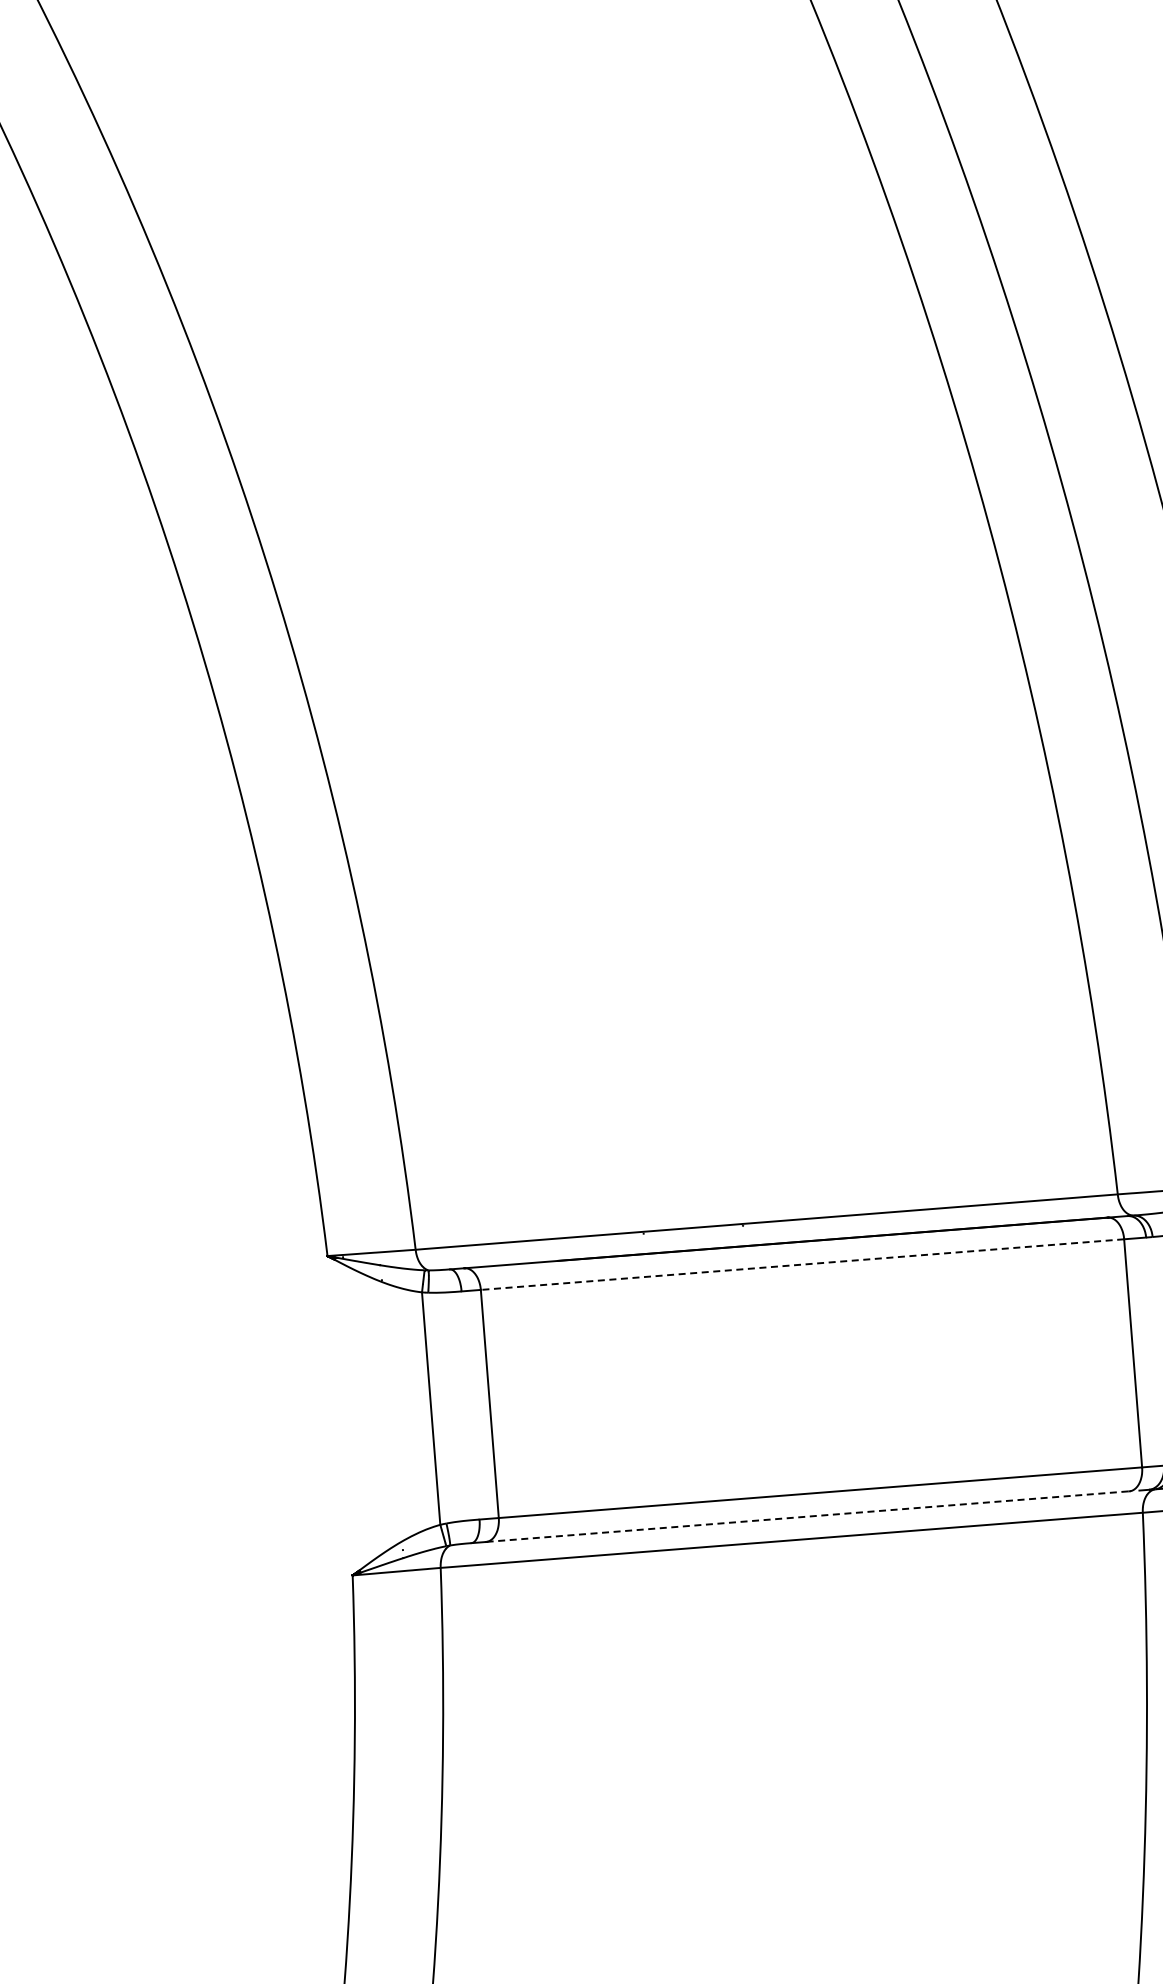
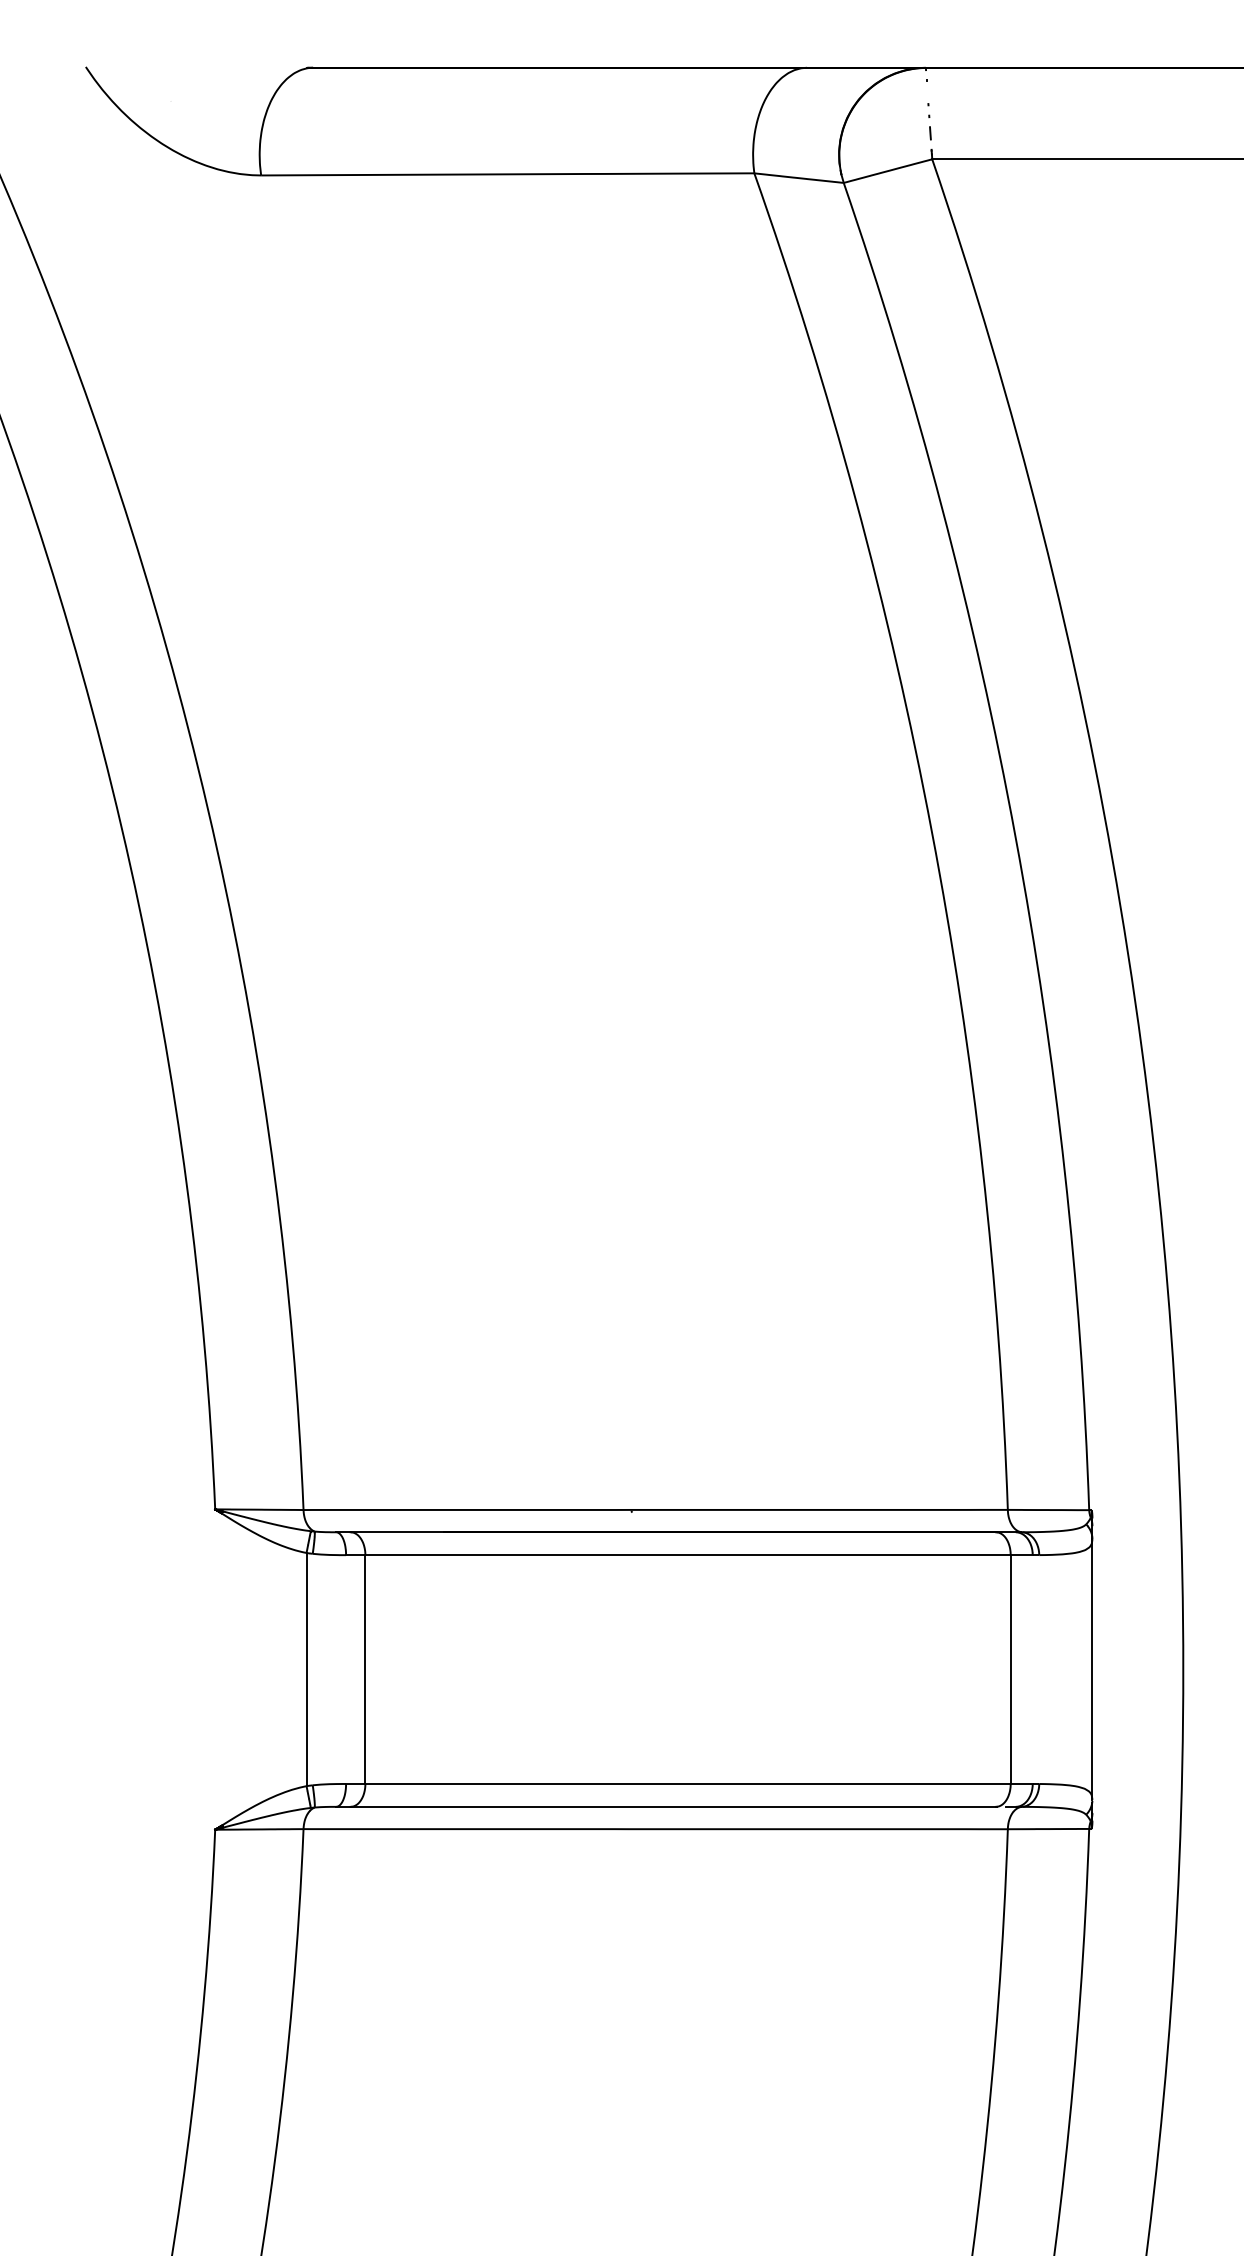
line: (802, 1264) -> (688, 1555), dashed -> solid
line: (808, 1516) -> (674, 1806), dashed -> solid

